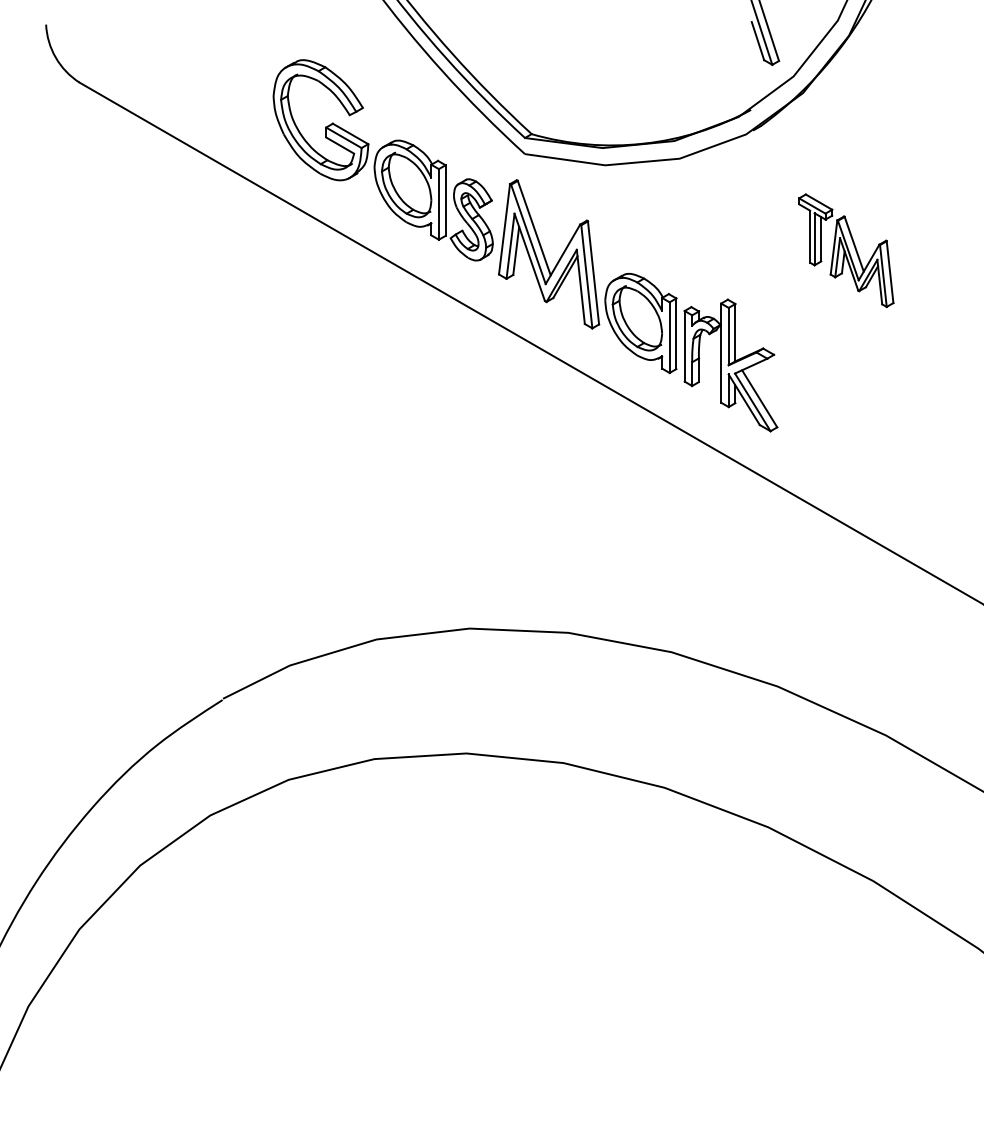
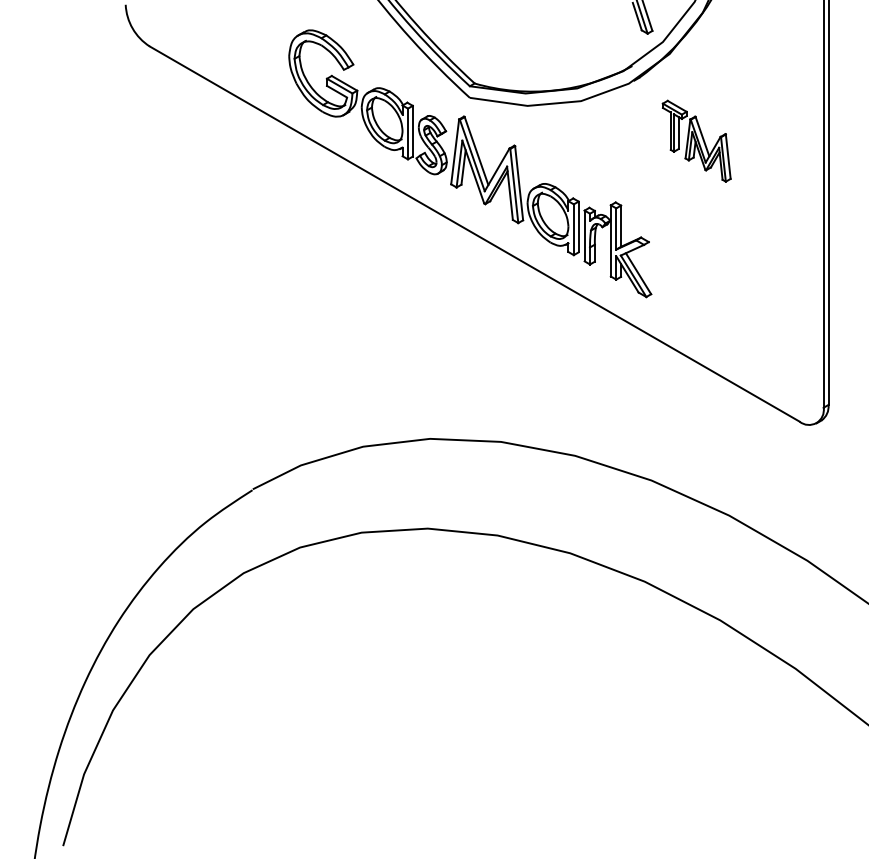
part: (845, 249) -> (696, 140), moved

